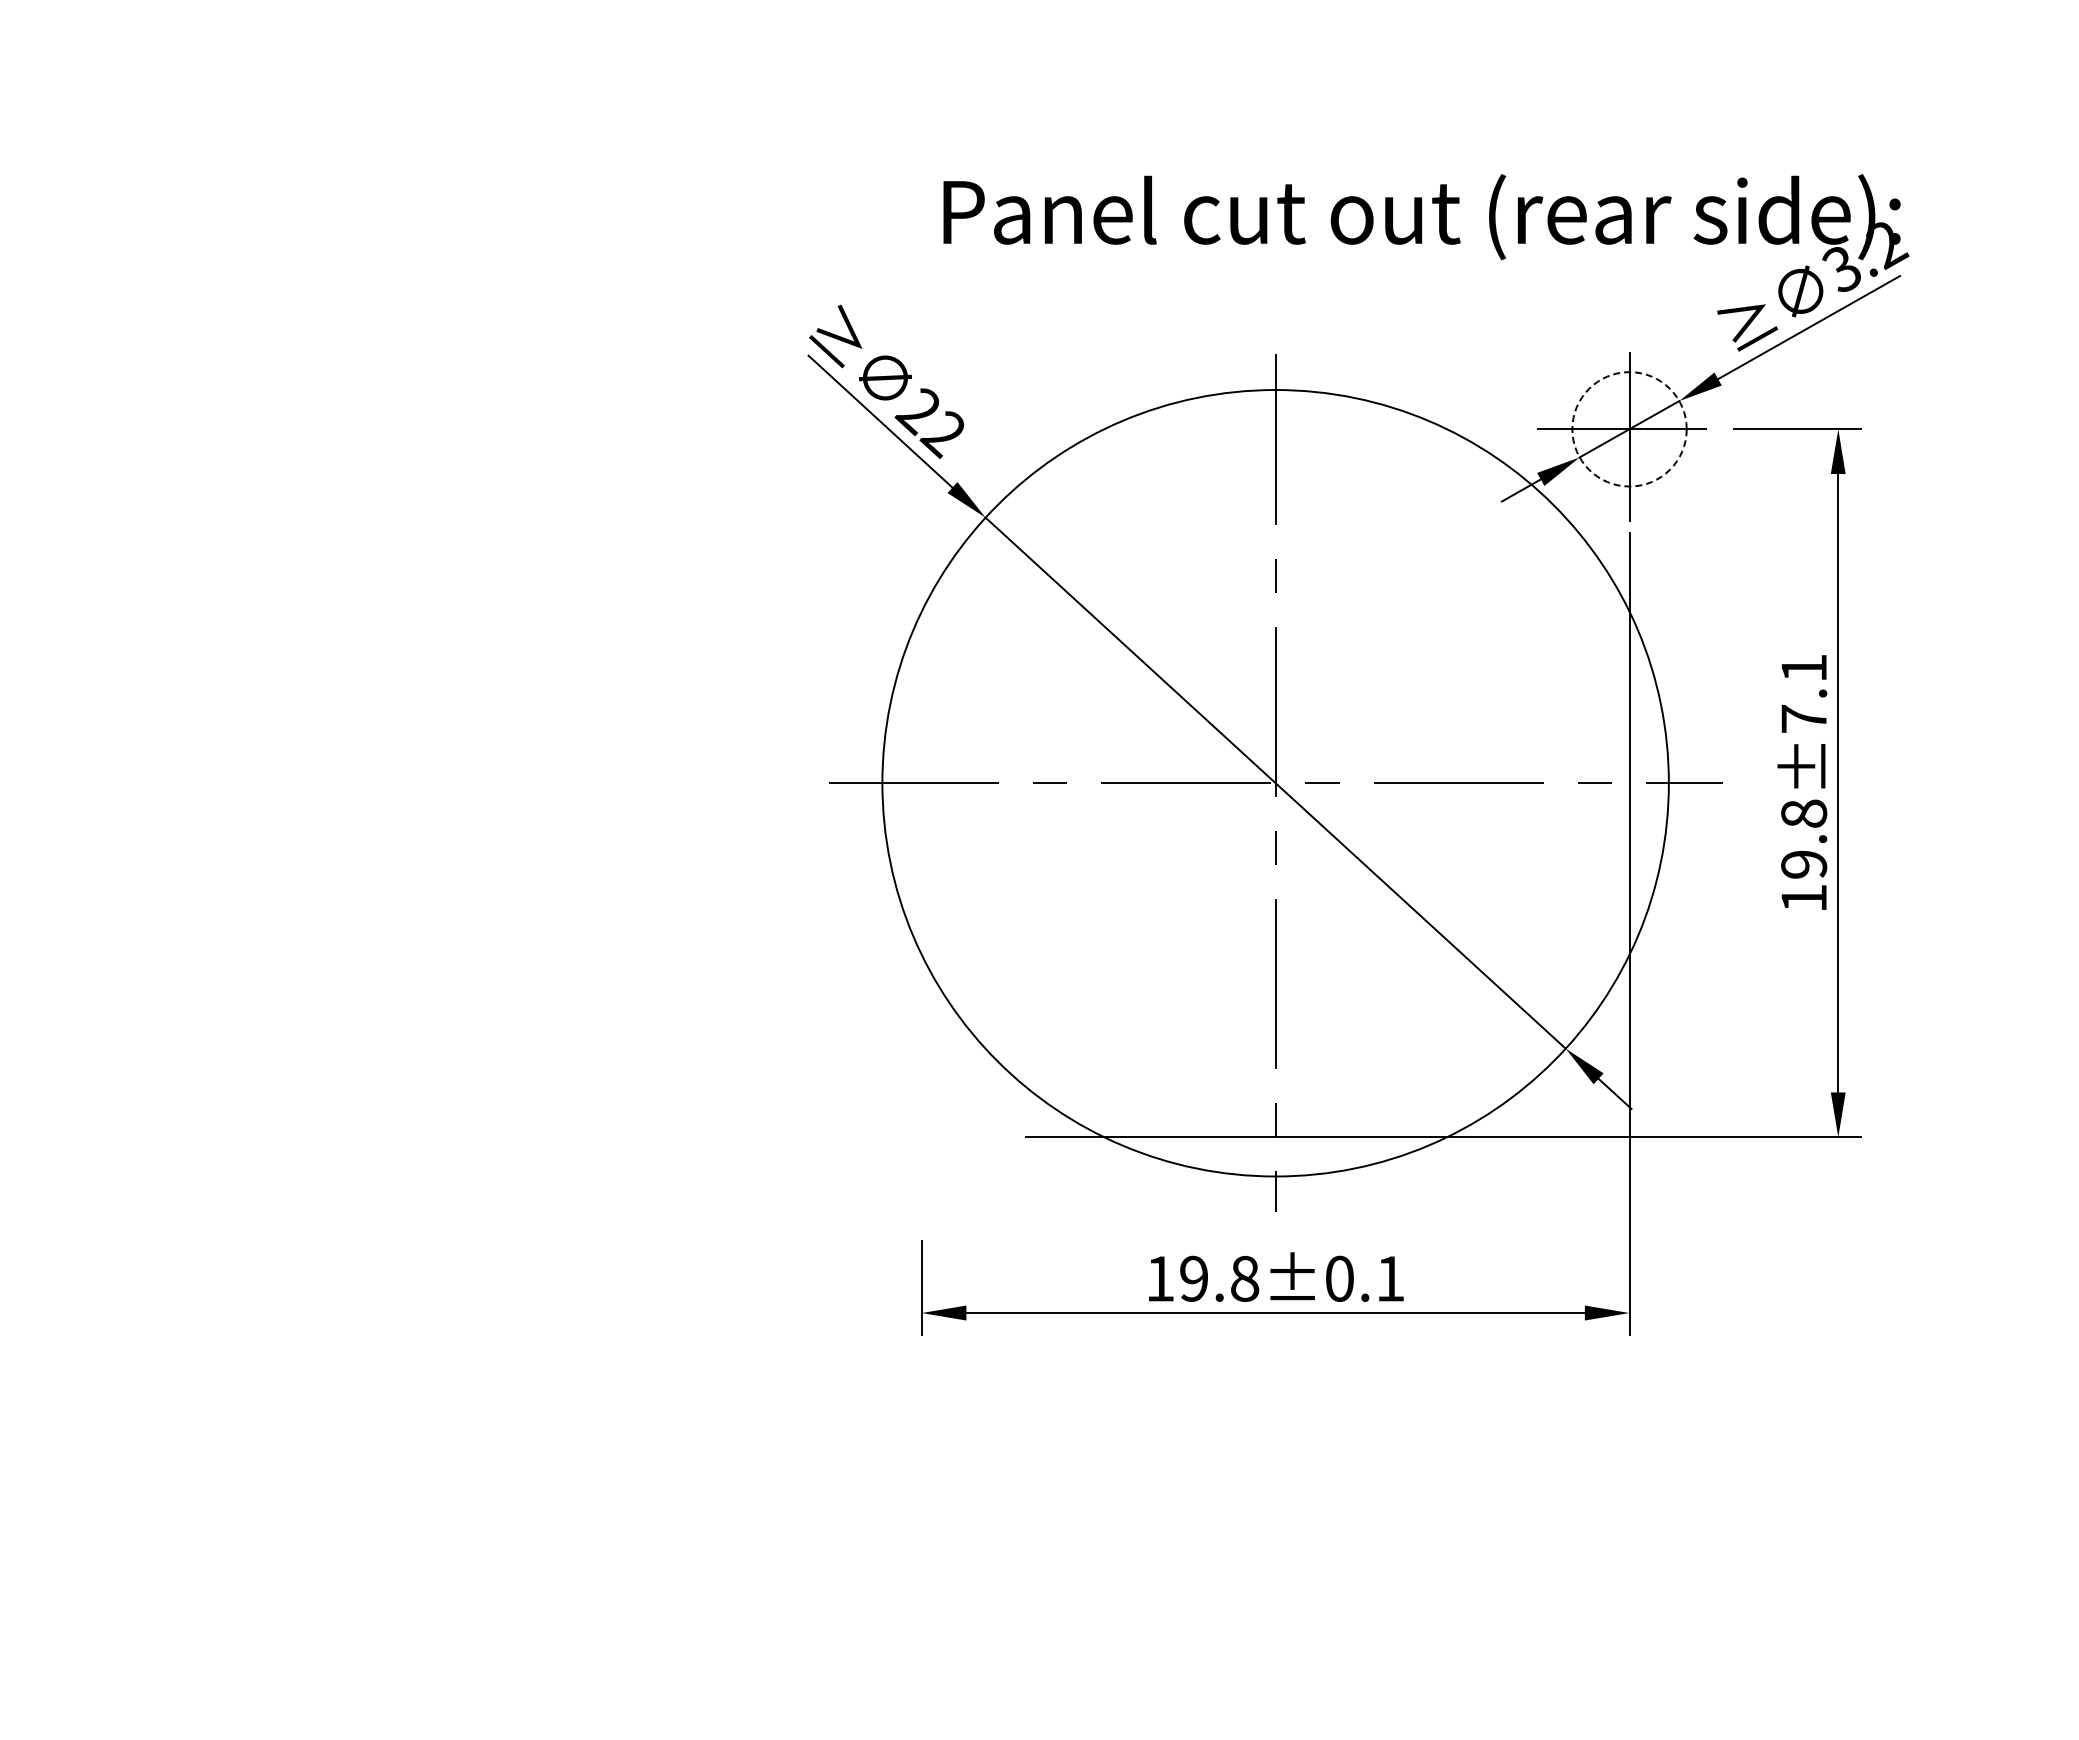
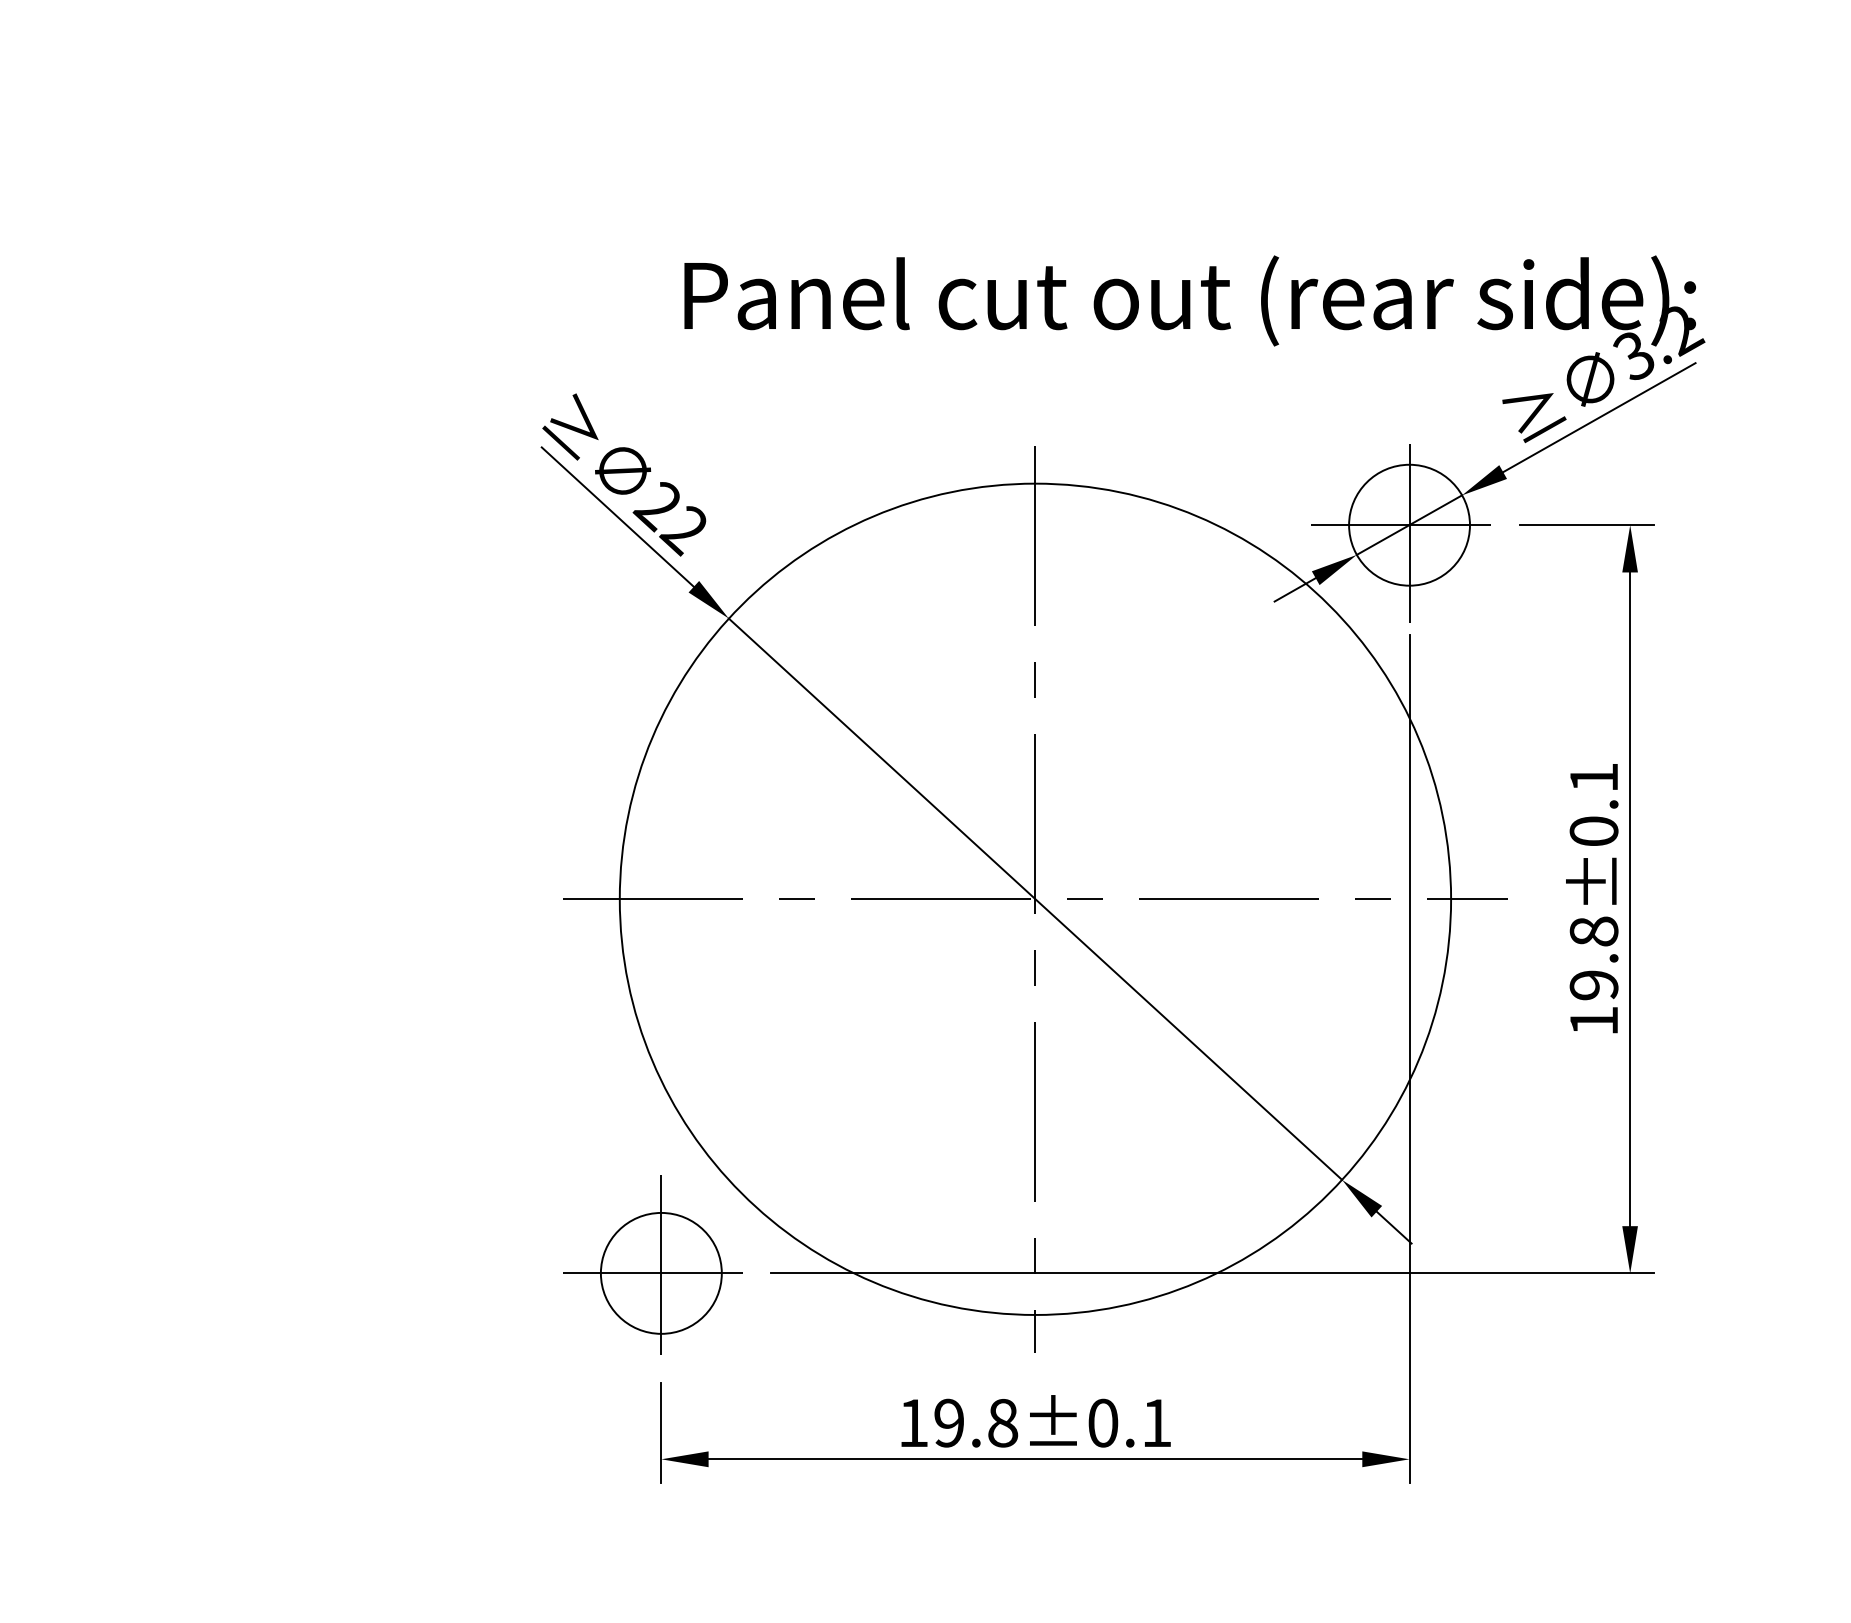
circle: (1629, 429) -> (1409, 525), dashed -> solid
text: (1804, 718) -> (1594, 830), 19.8±7.1 -> 19.8±0.1
part: (913, 1128) -> (652, 1264), added

